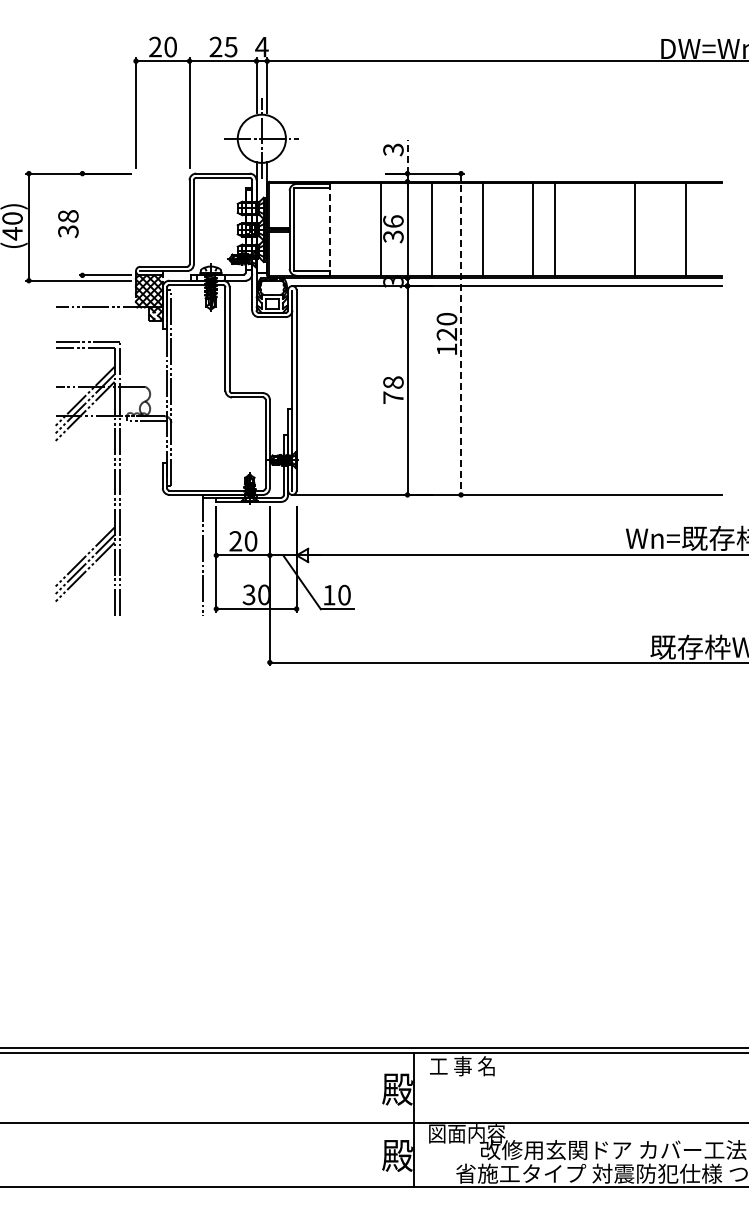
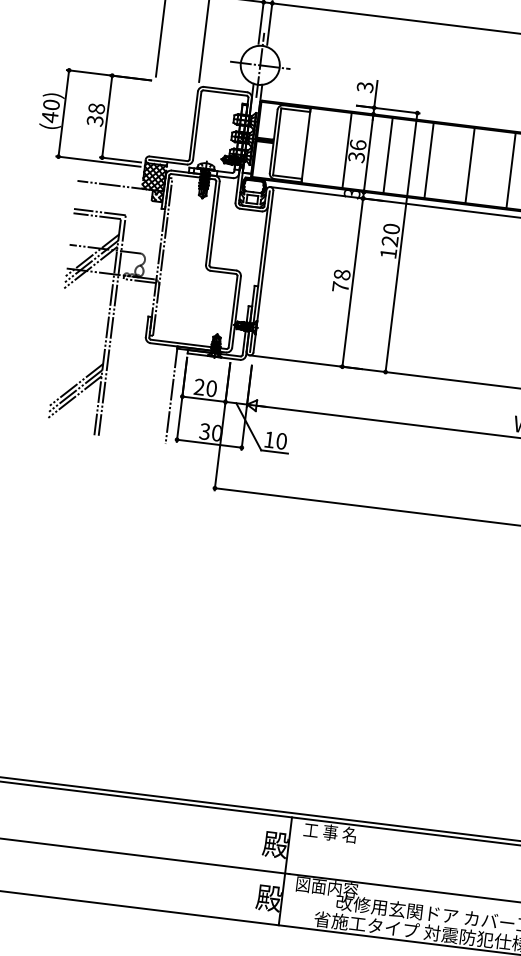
line: (407, 156) -> (375, 94), dashed -> solid
line: (82, 224) -> (107, 116), added
line: (329, 229) -> (305, 145), dashed -> solid
line: (555, 229) -> (511, 170), moved
line: (461, 334) -> (401, 242), dashed -> solid

